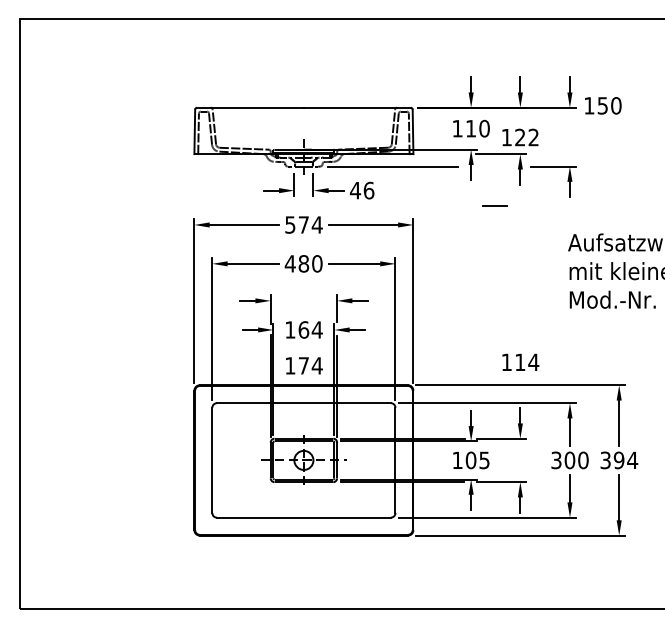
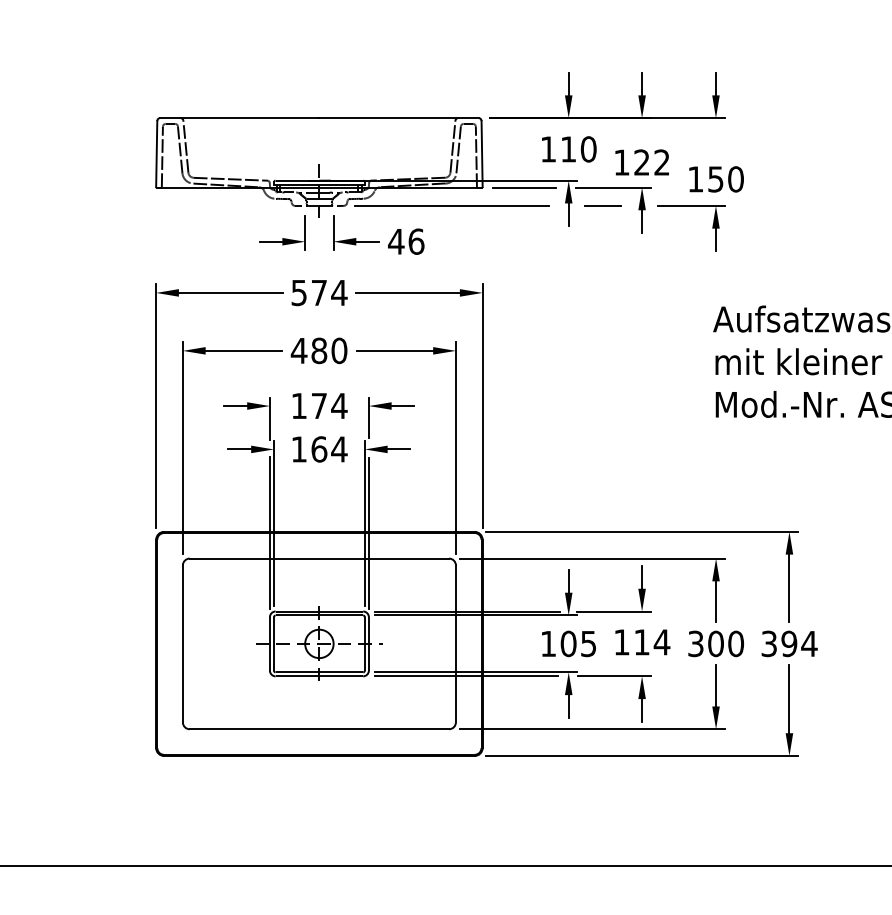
text: (603, 105) -> (716, 178), moved
line: (441, 154) -> (524, 187), added
line: (494, 205) -> (602, 205), moved
text: (520, 361) -> (642, 641), moved
text: (304, 365) -> (320, 405), moved

